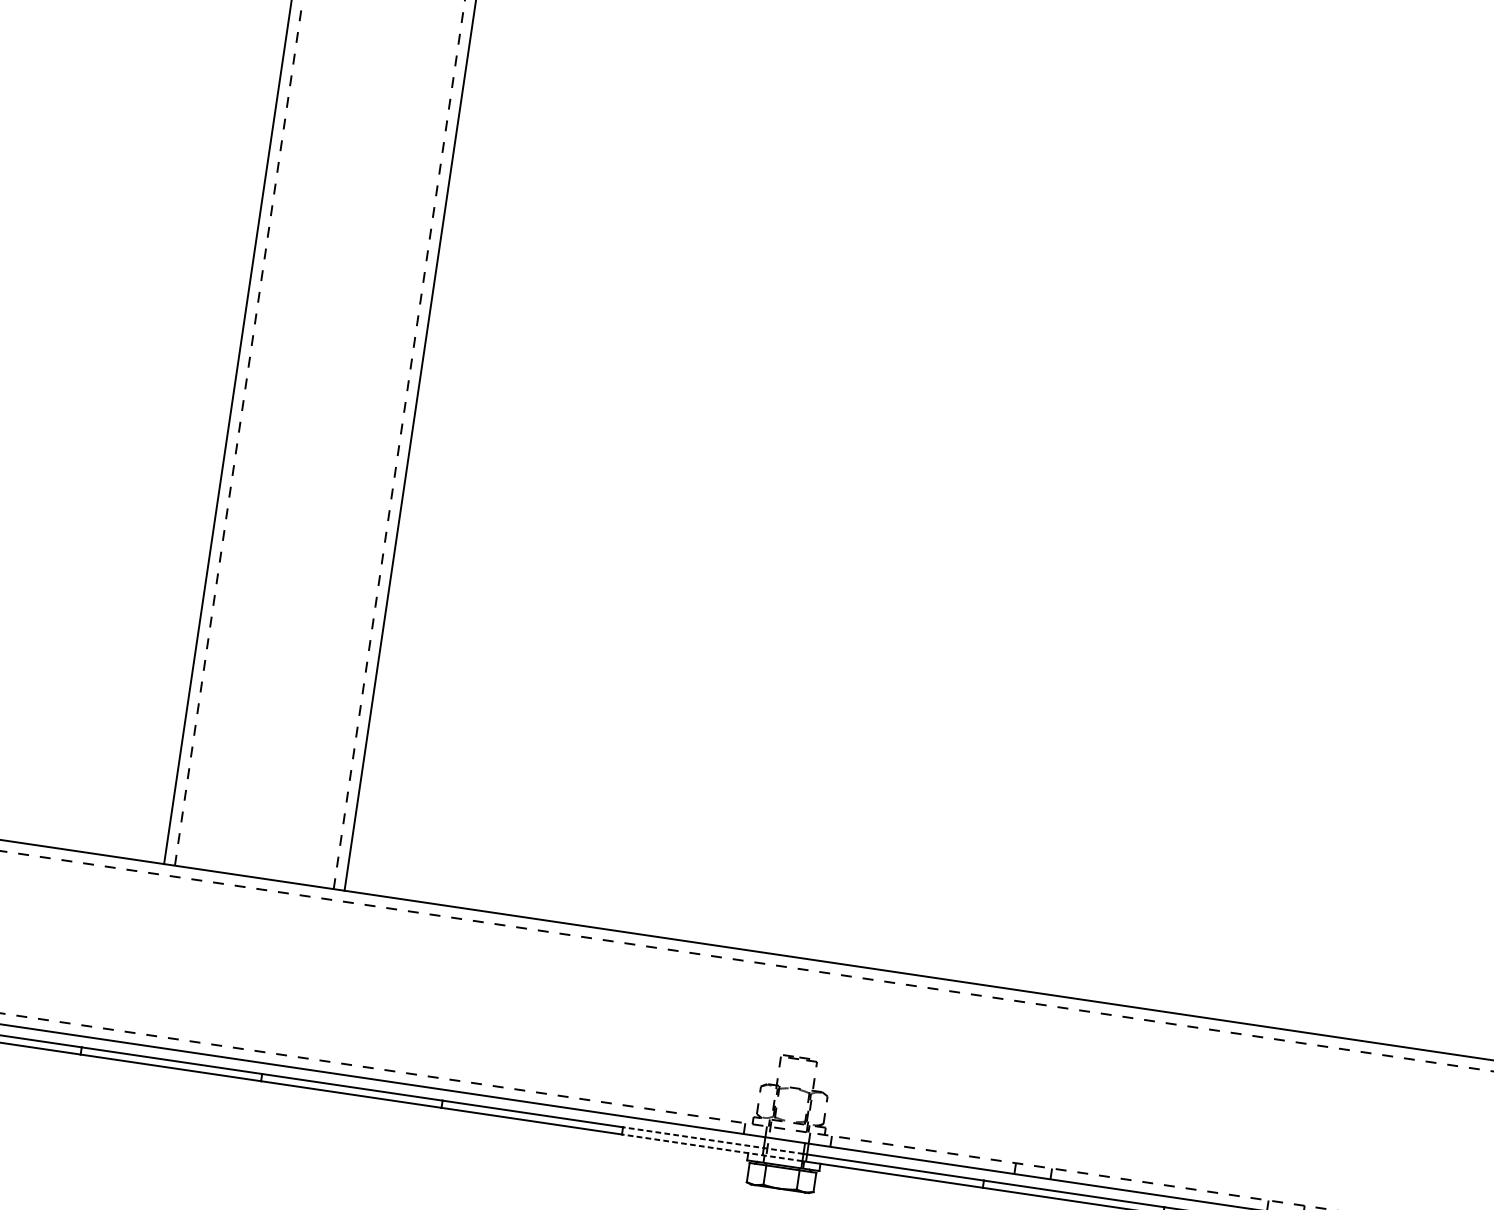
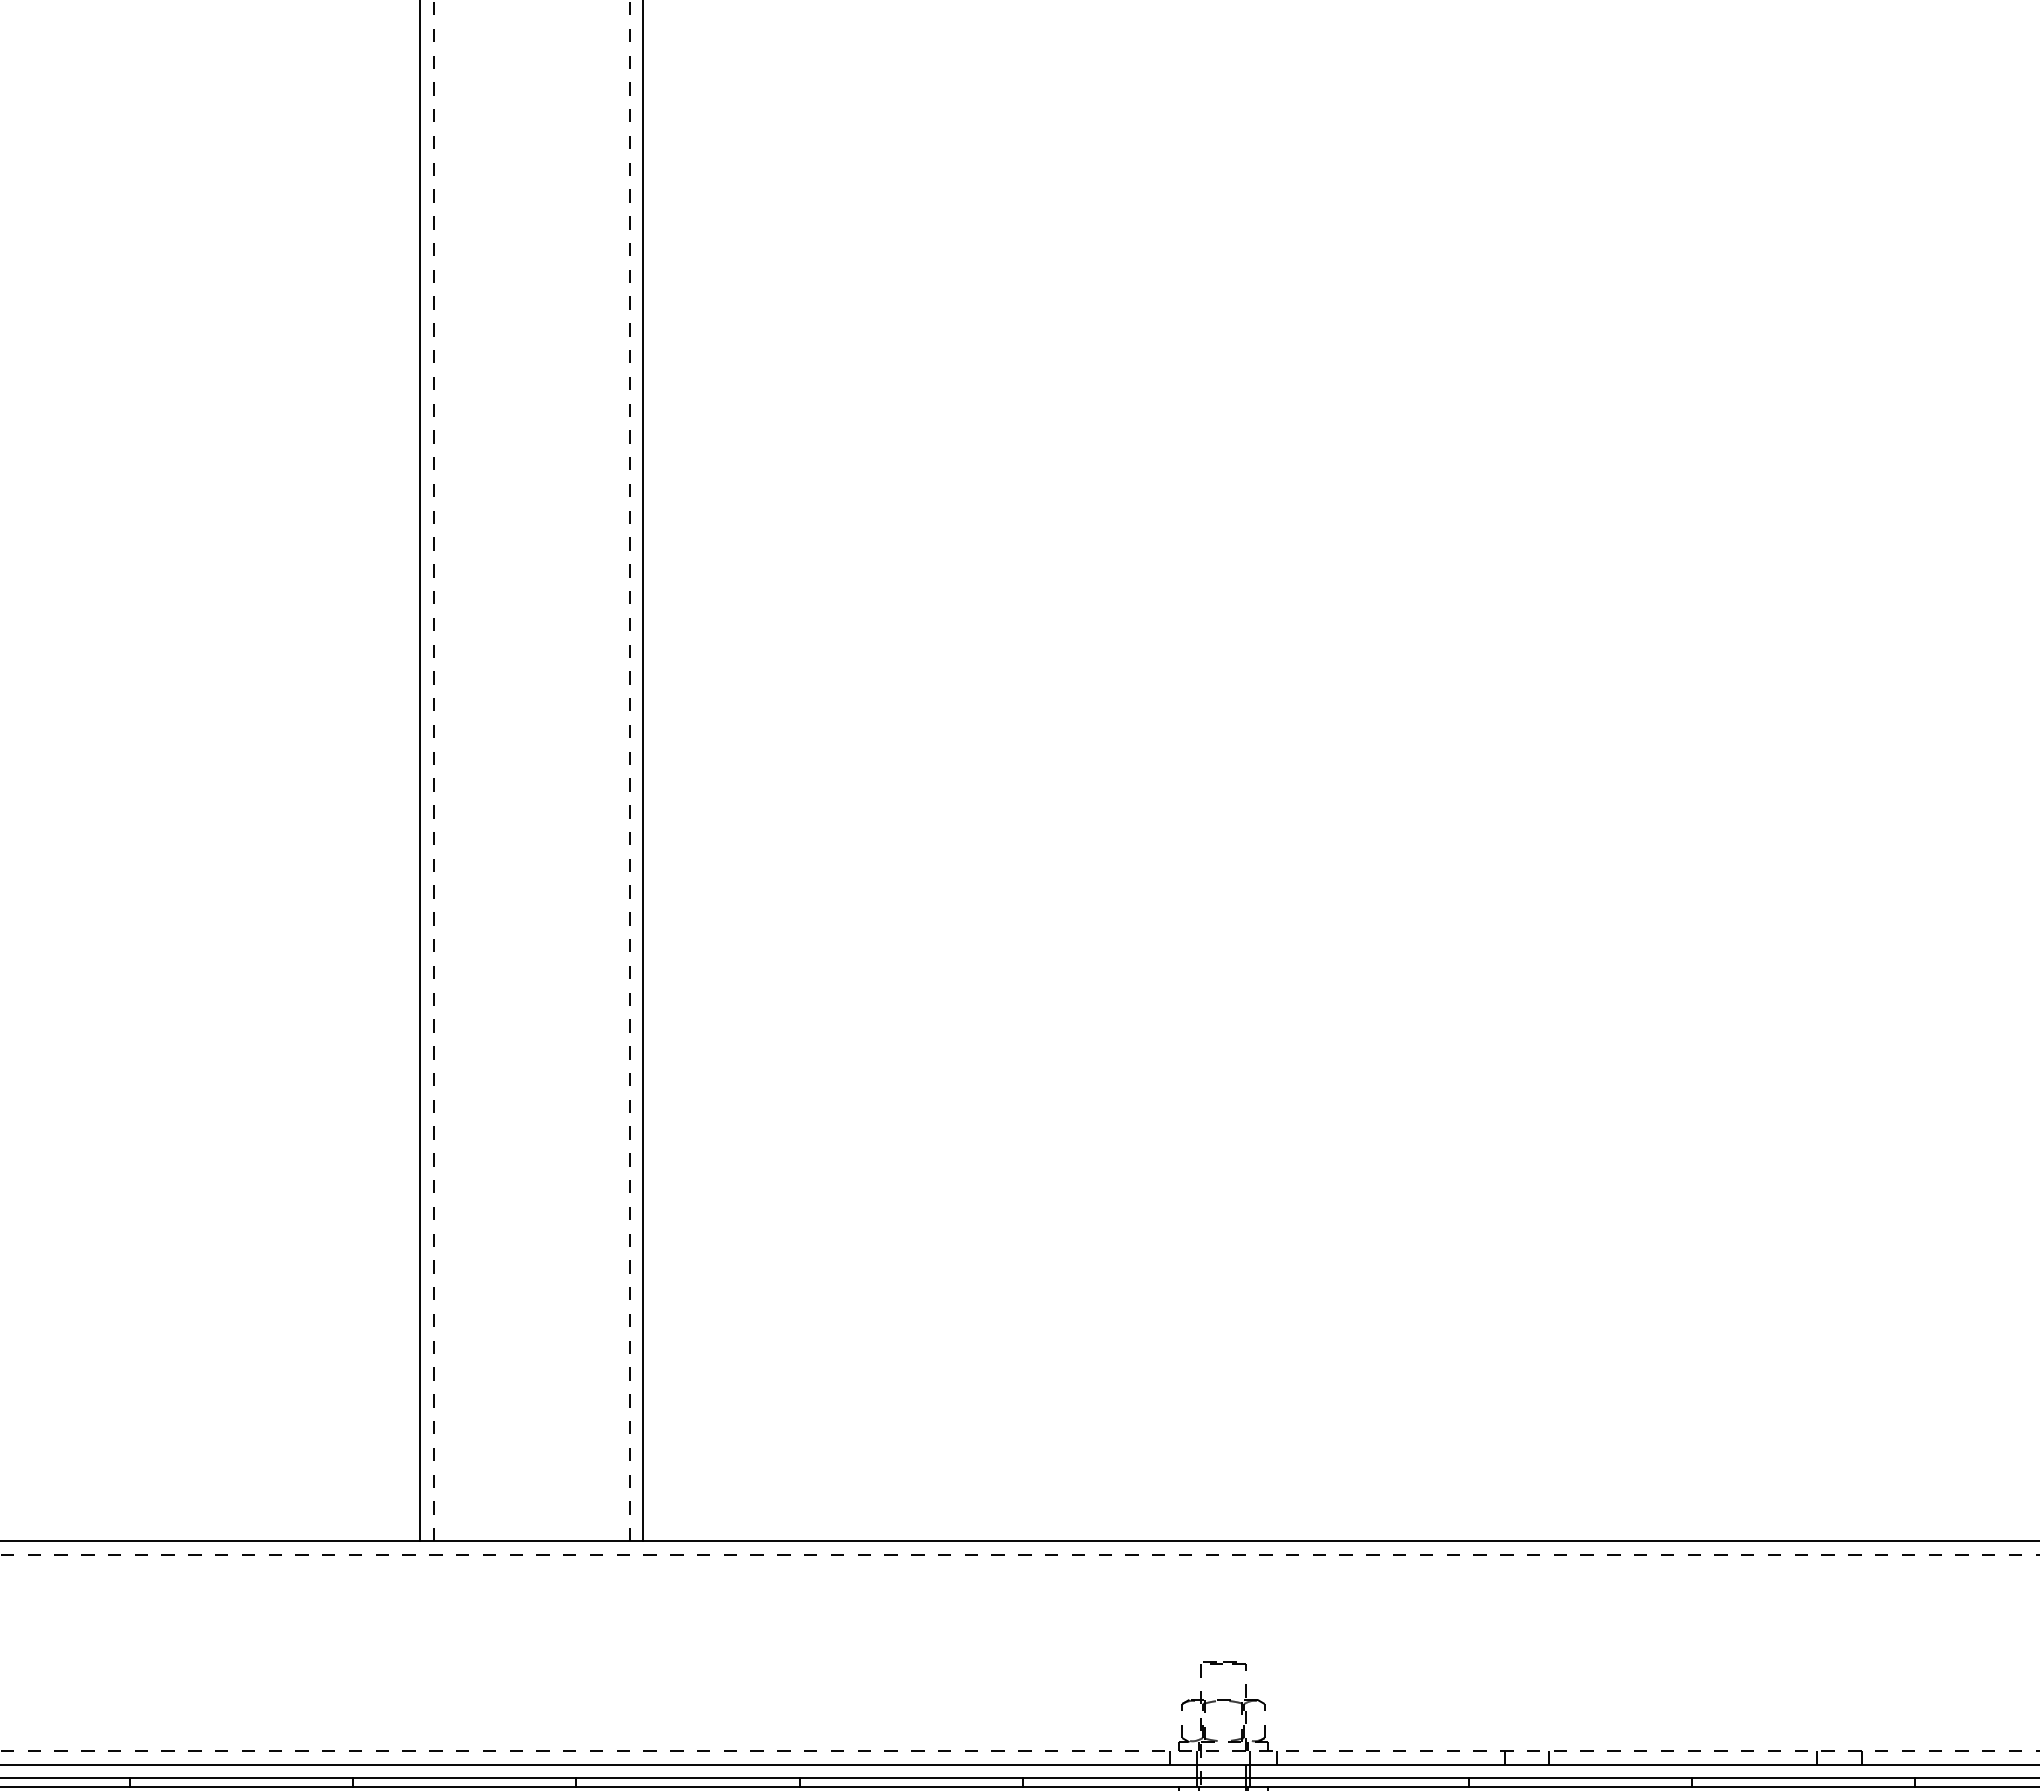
line: (713, 1140) -> (1134, 1777), dashed -> solid
line: (712, 1147) -> (1134, 1786), dashed -> solid

